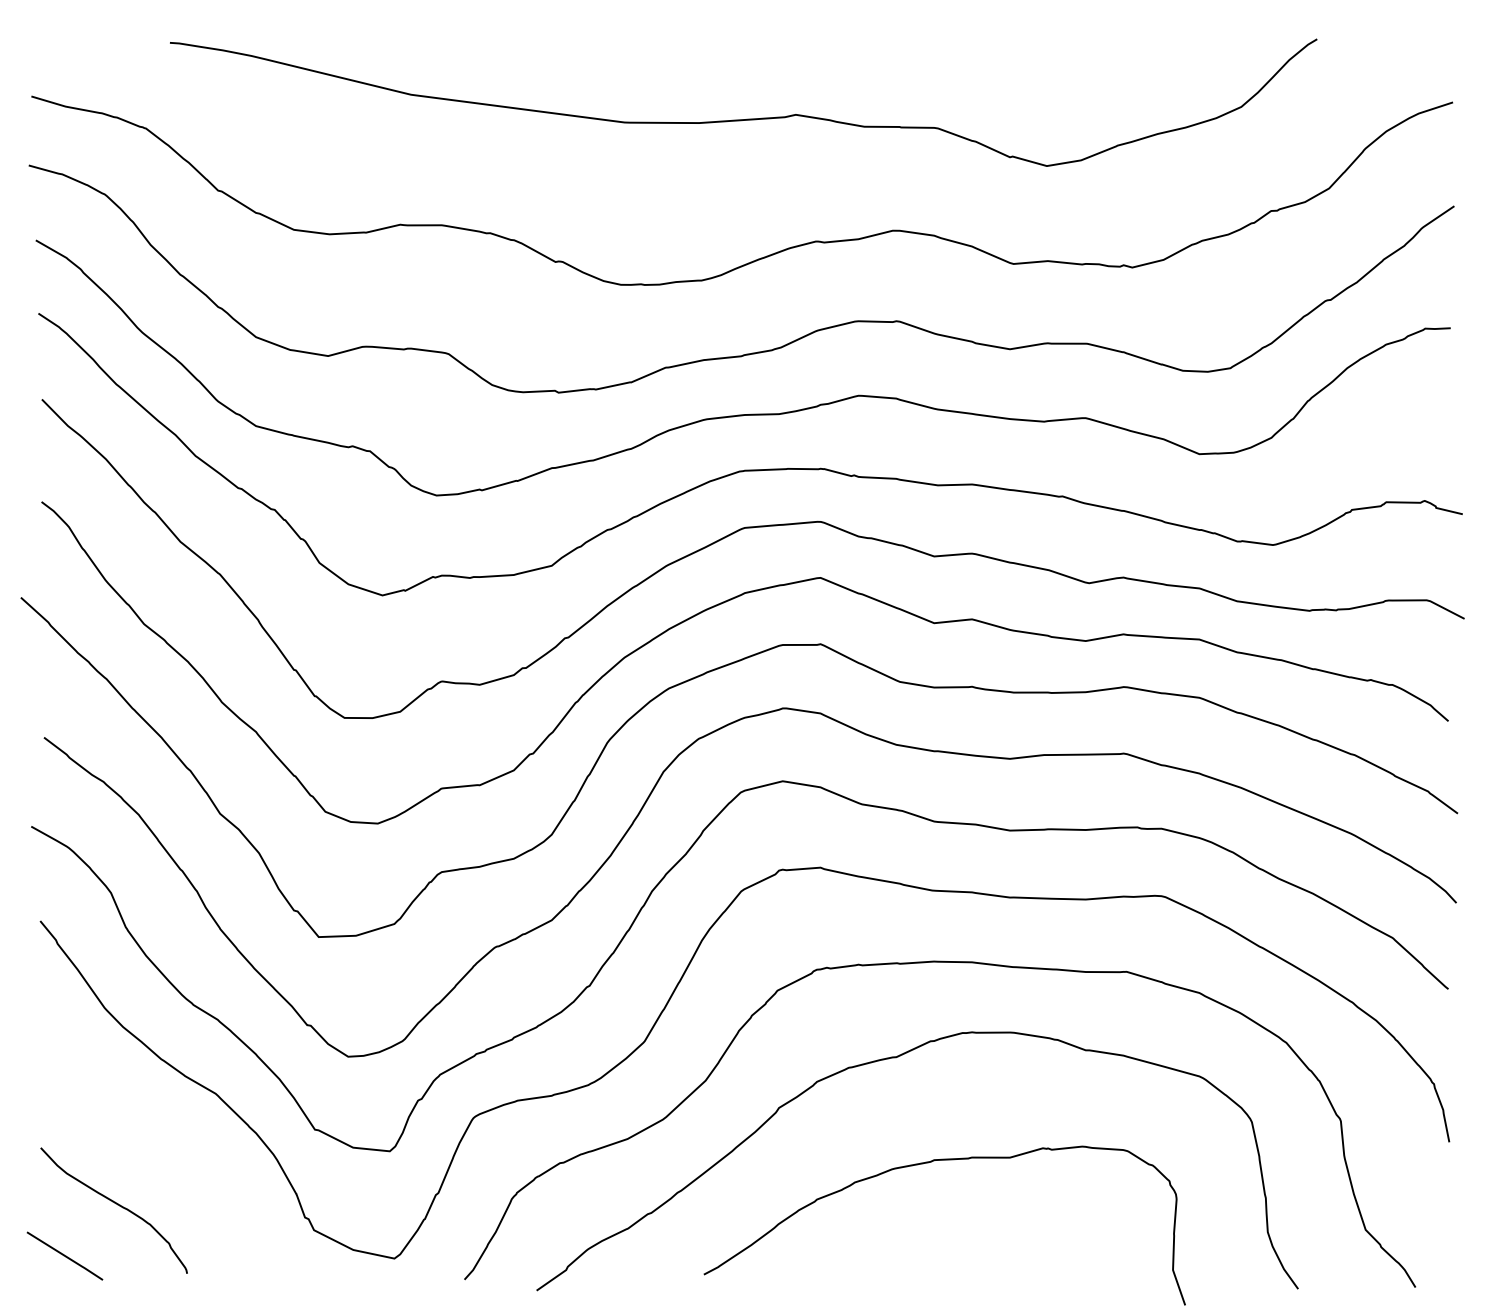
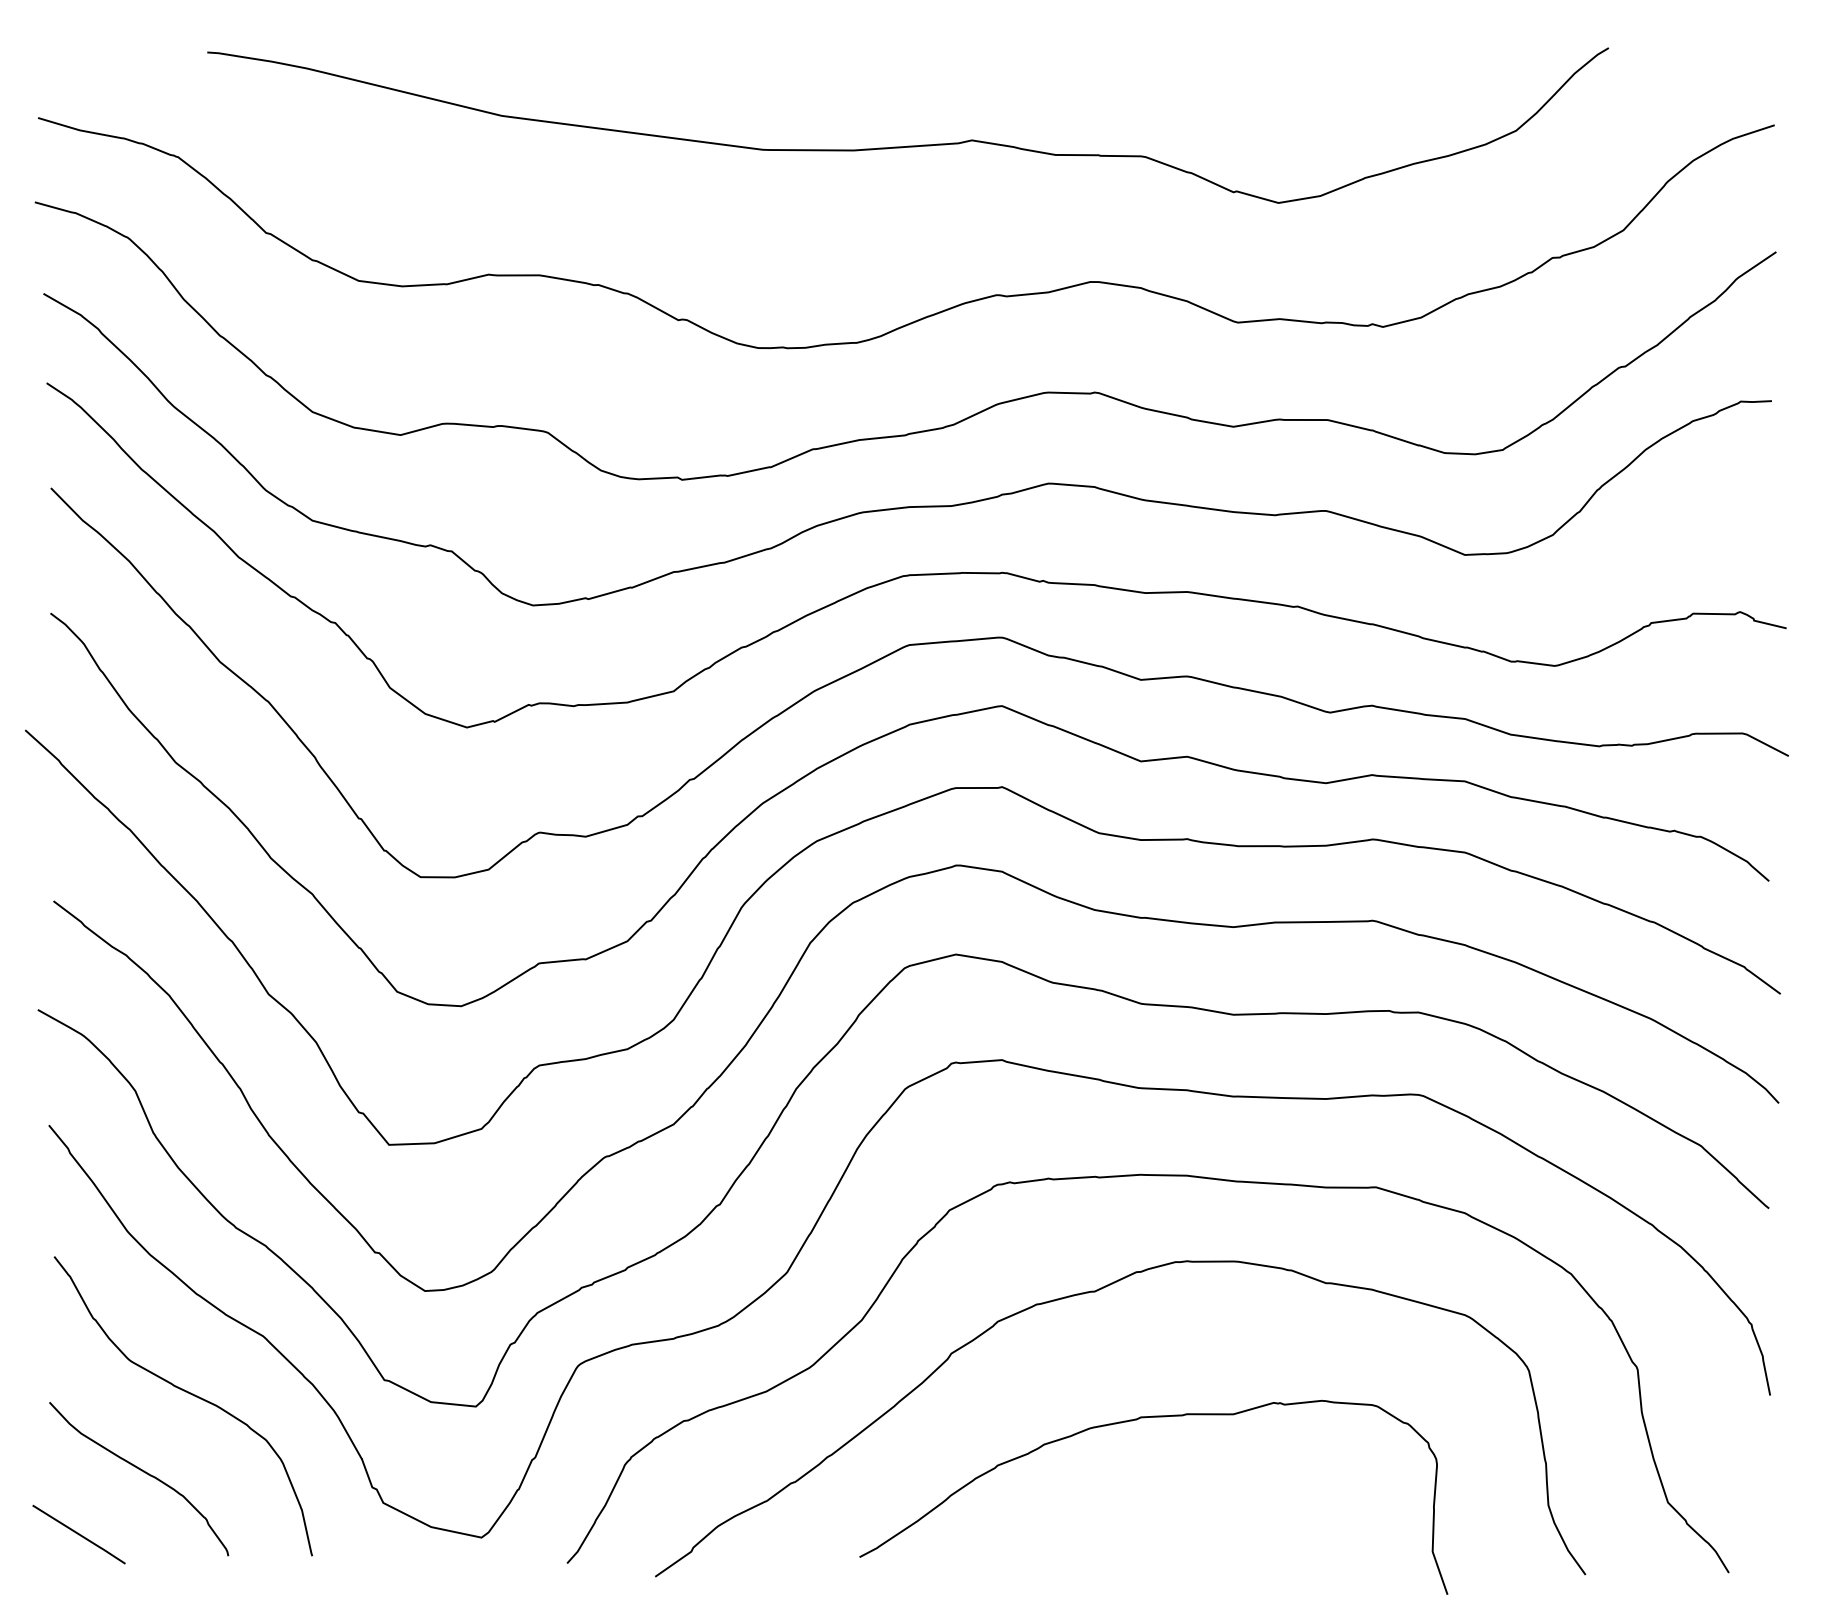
curve: (153, 1140) -> (187, 1393), added

